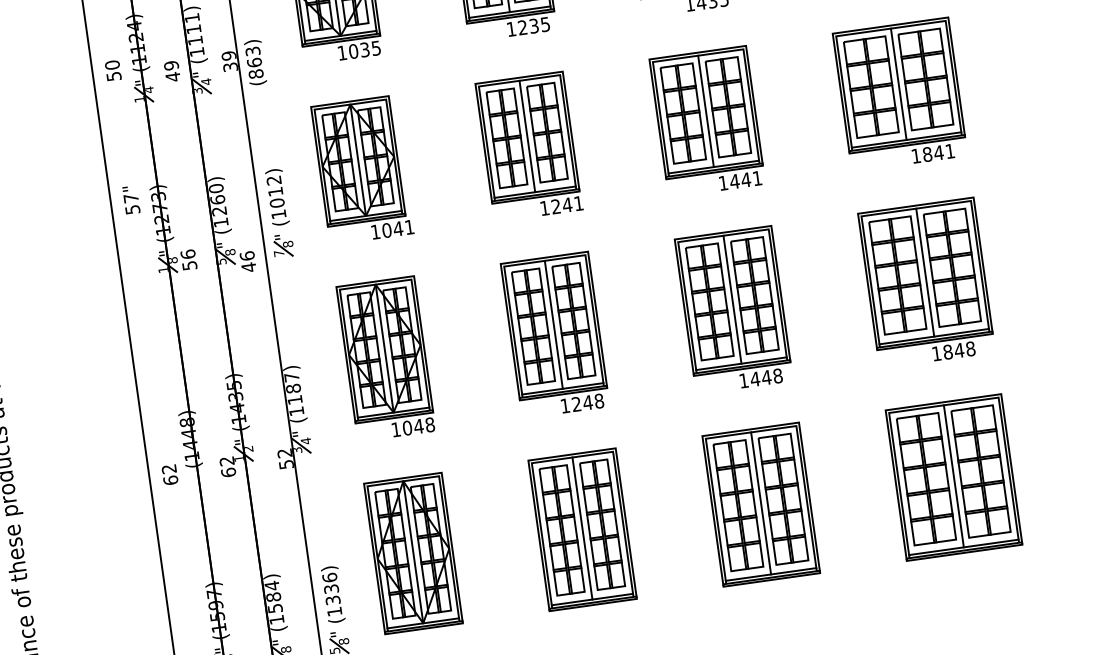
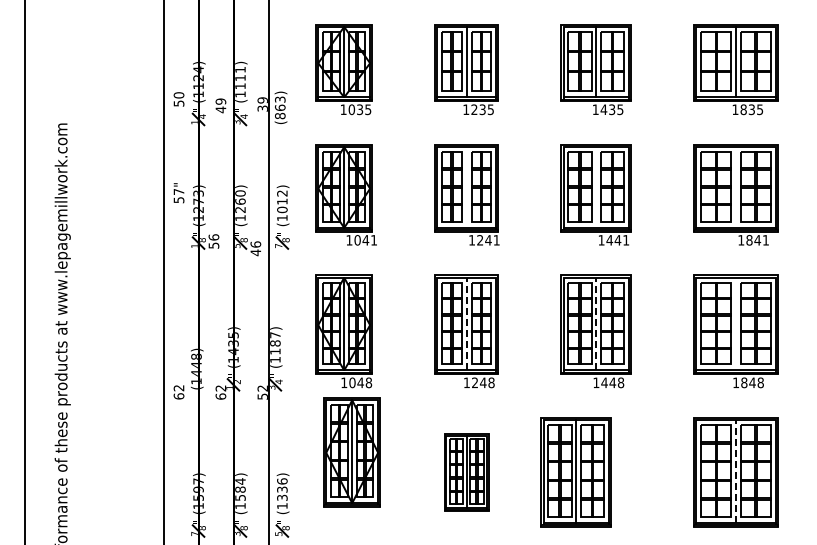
line: (899, 84) -> (736, 187), removed
line: (706, 111) -> (596, 187), removed
line: (526, 136) -> (466, 187), removed
line: (925, 271) -> (736, 323), removed
line: (732, 298) -> (596, 323), solid -> dashed
line: (553, 324) -> (466, 323), solid -> dashed
line: (954, 475) -> (736, 471), solid -> dashed
part: (760, 504) -> (575, 472), moved
part: (582, 529) -> (466, 472), size x0.7
part: (412, 553) -> (351, 452), moved

